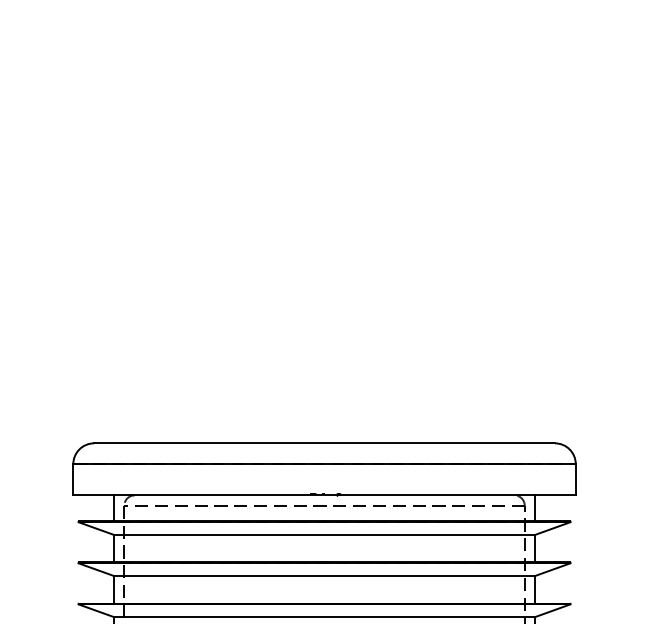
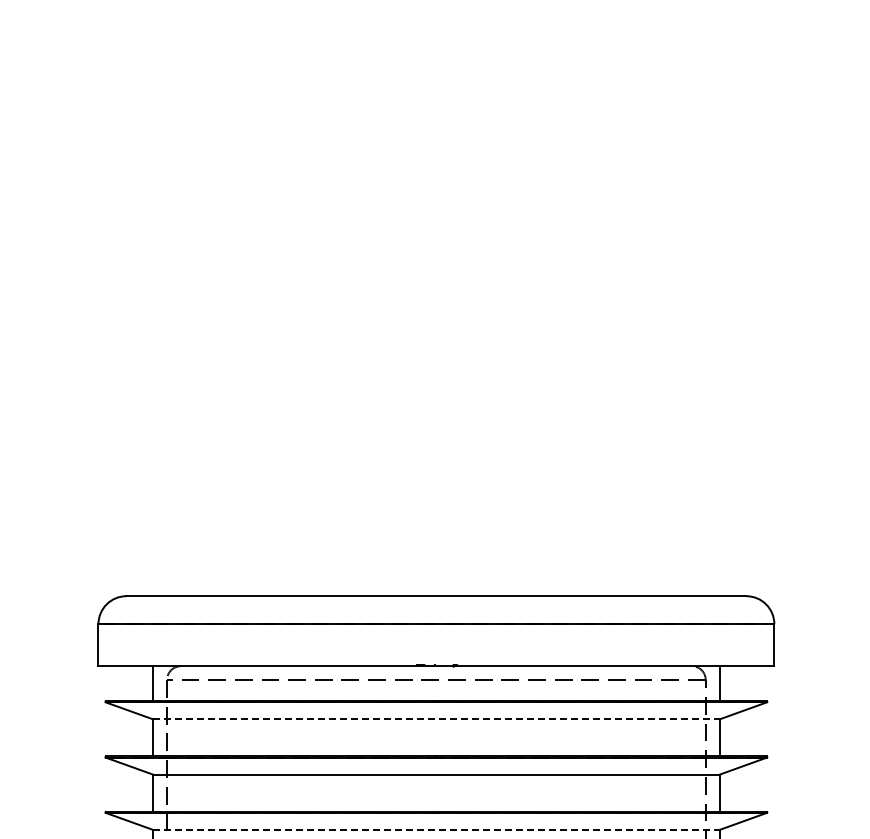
line: (324, 535) -> (436, 719), solid -> dashed
line: (324, 616) -> (436, 829), solid -> dashed

